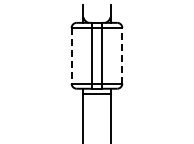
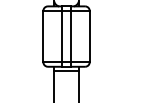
line: (71, 55) -> (43, 36), dashed -> solid
line: (122, 55) -> (89, 36), dashed -> solid

